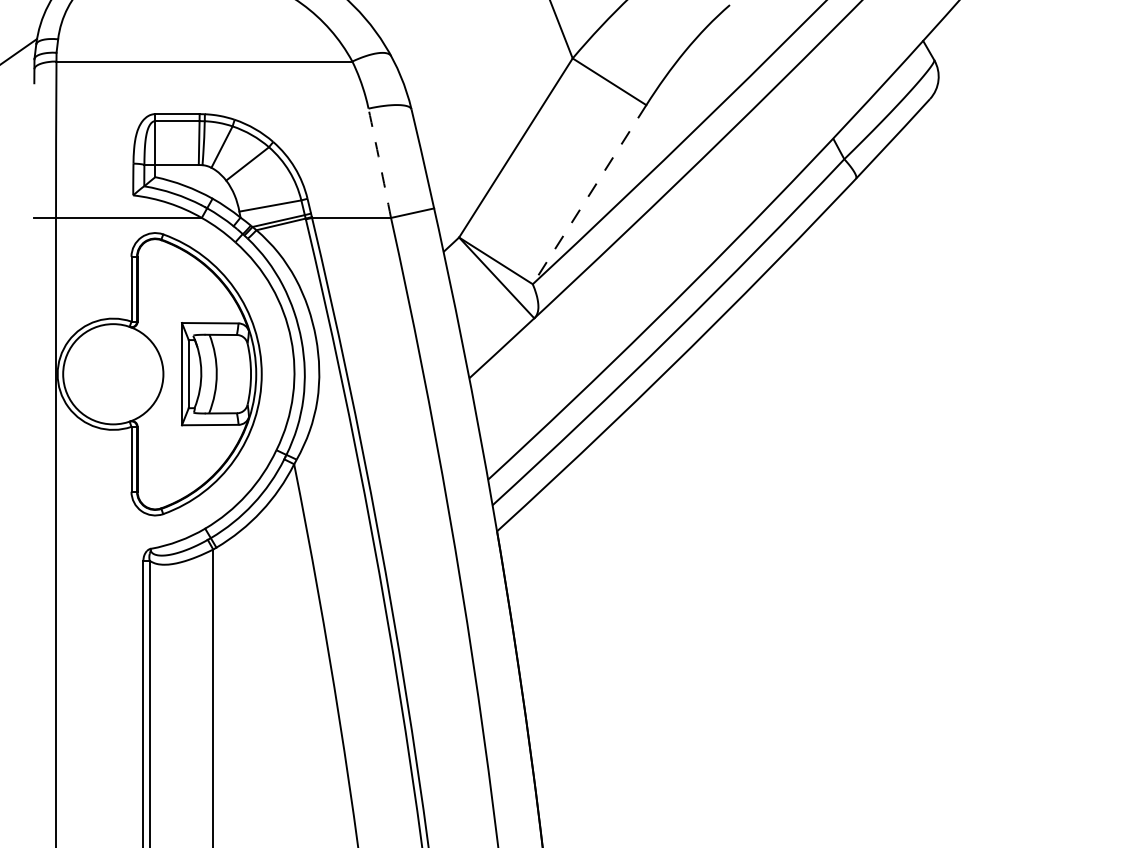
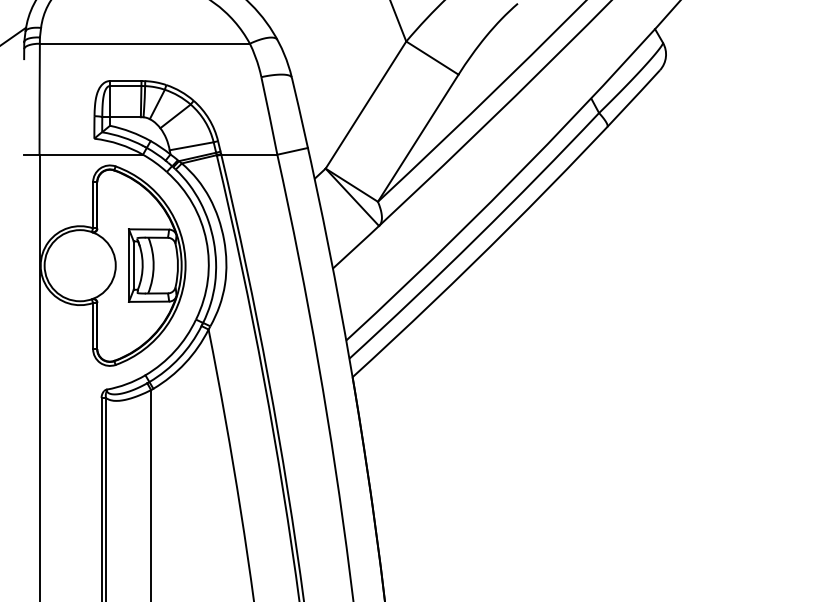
arc: (379, 163) -> (269, 116), dashed -> solid
line: (589, 195) -> (418, 138), dashed -> solid

